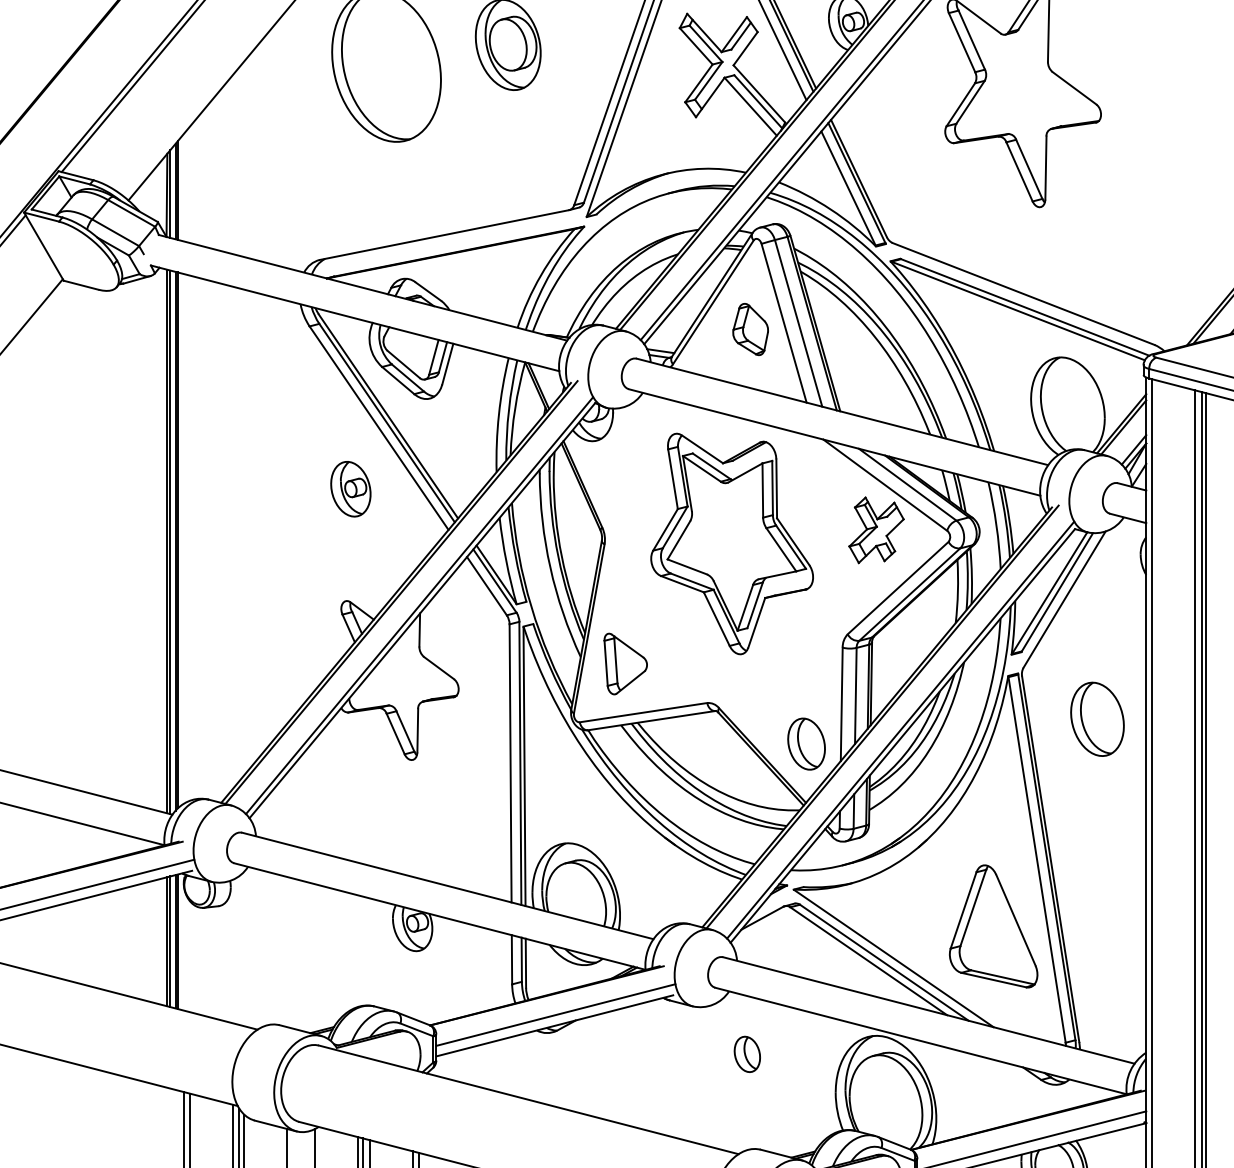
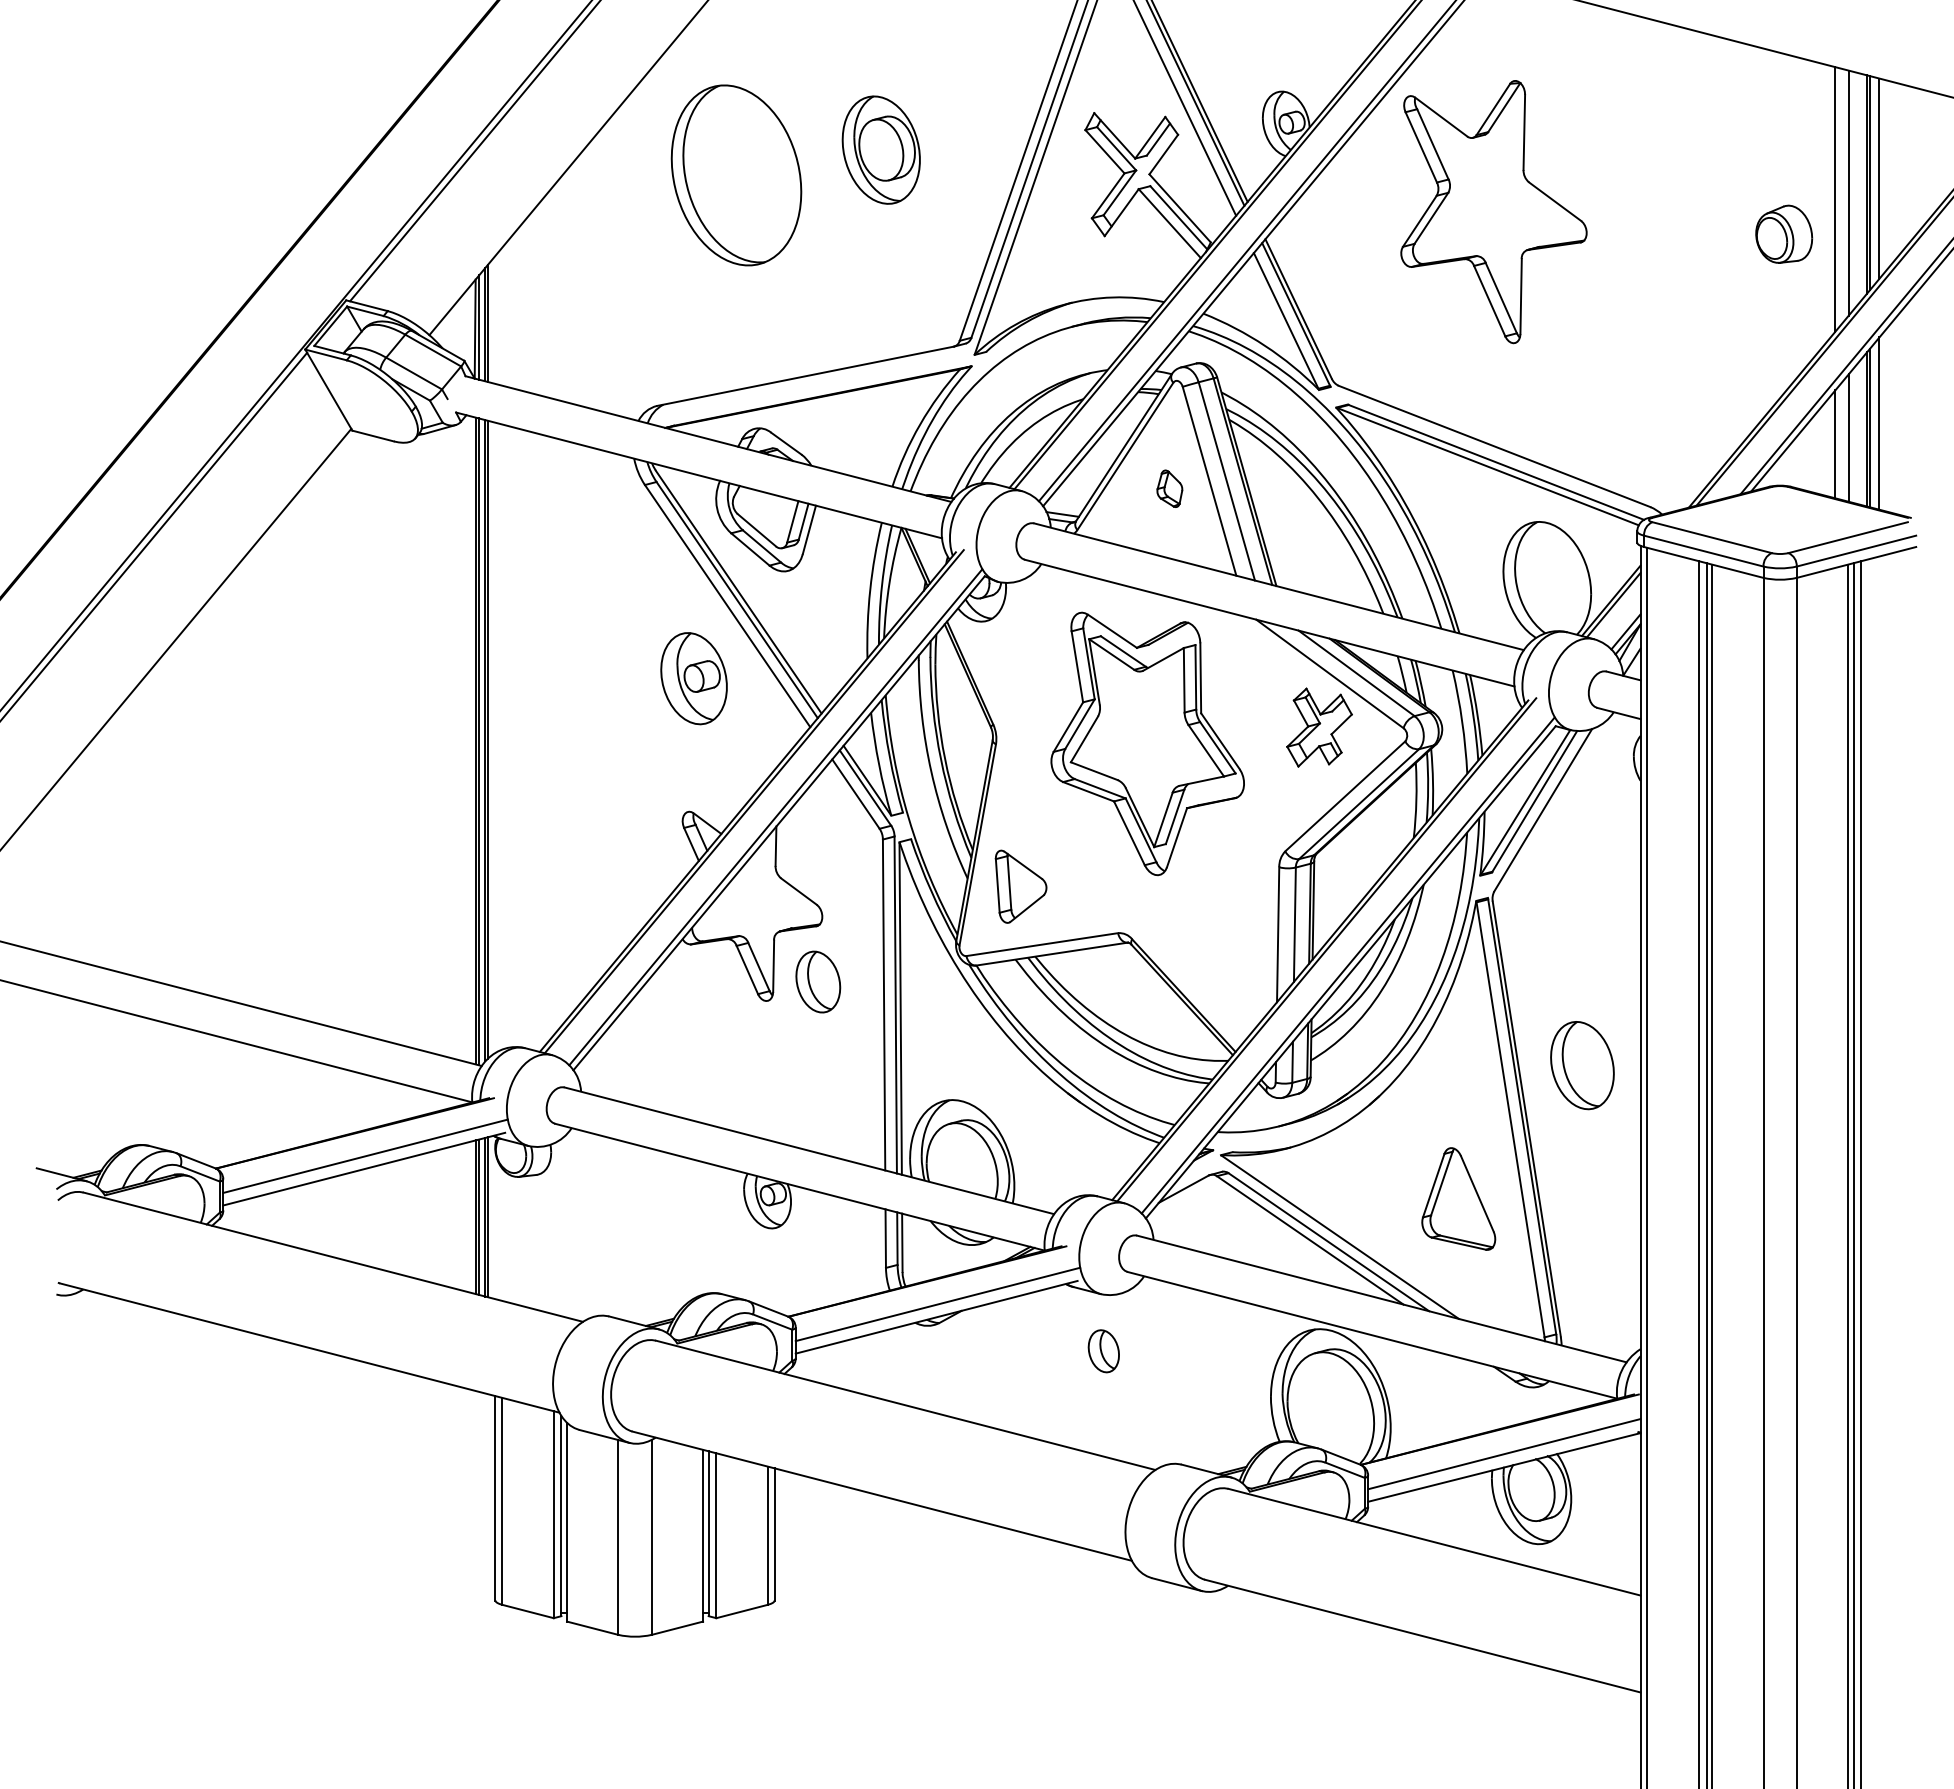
part: (750, 329) -> (1169, 488), size x0.6
part: (350, 489) -> (693, 678), size x1.4
part: (1097, 719) -> (1582, 1065), moved
part: (806, 743) -> (818, 981), moved
part: (993, 926) -> (1458, 1198), size x0.7
part: (747, 1054) -> (1103, 1351), moved

